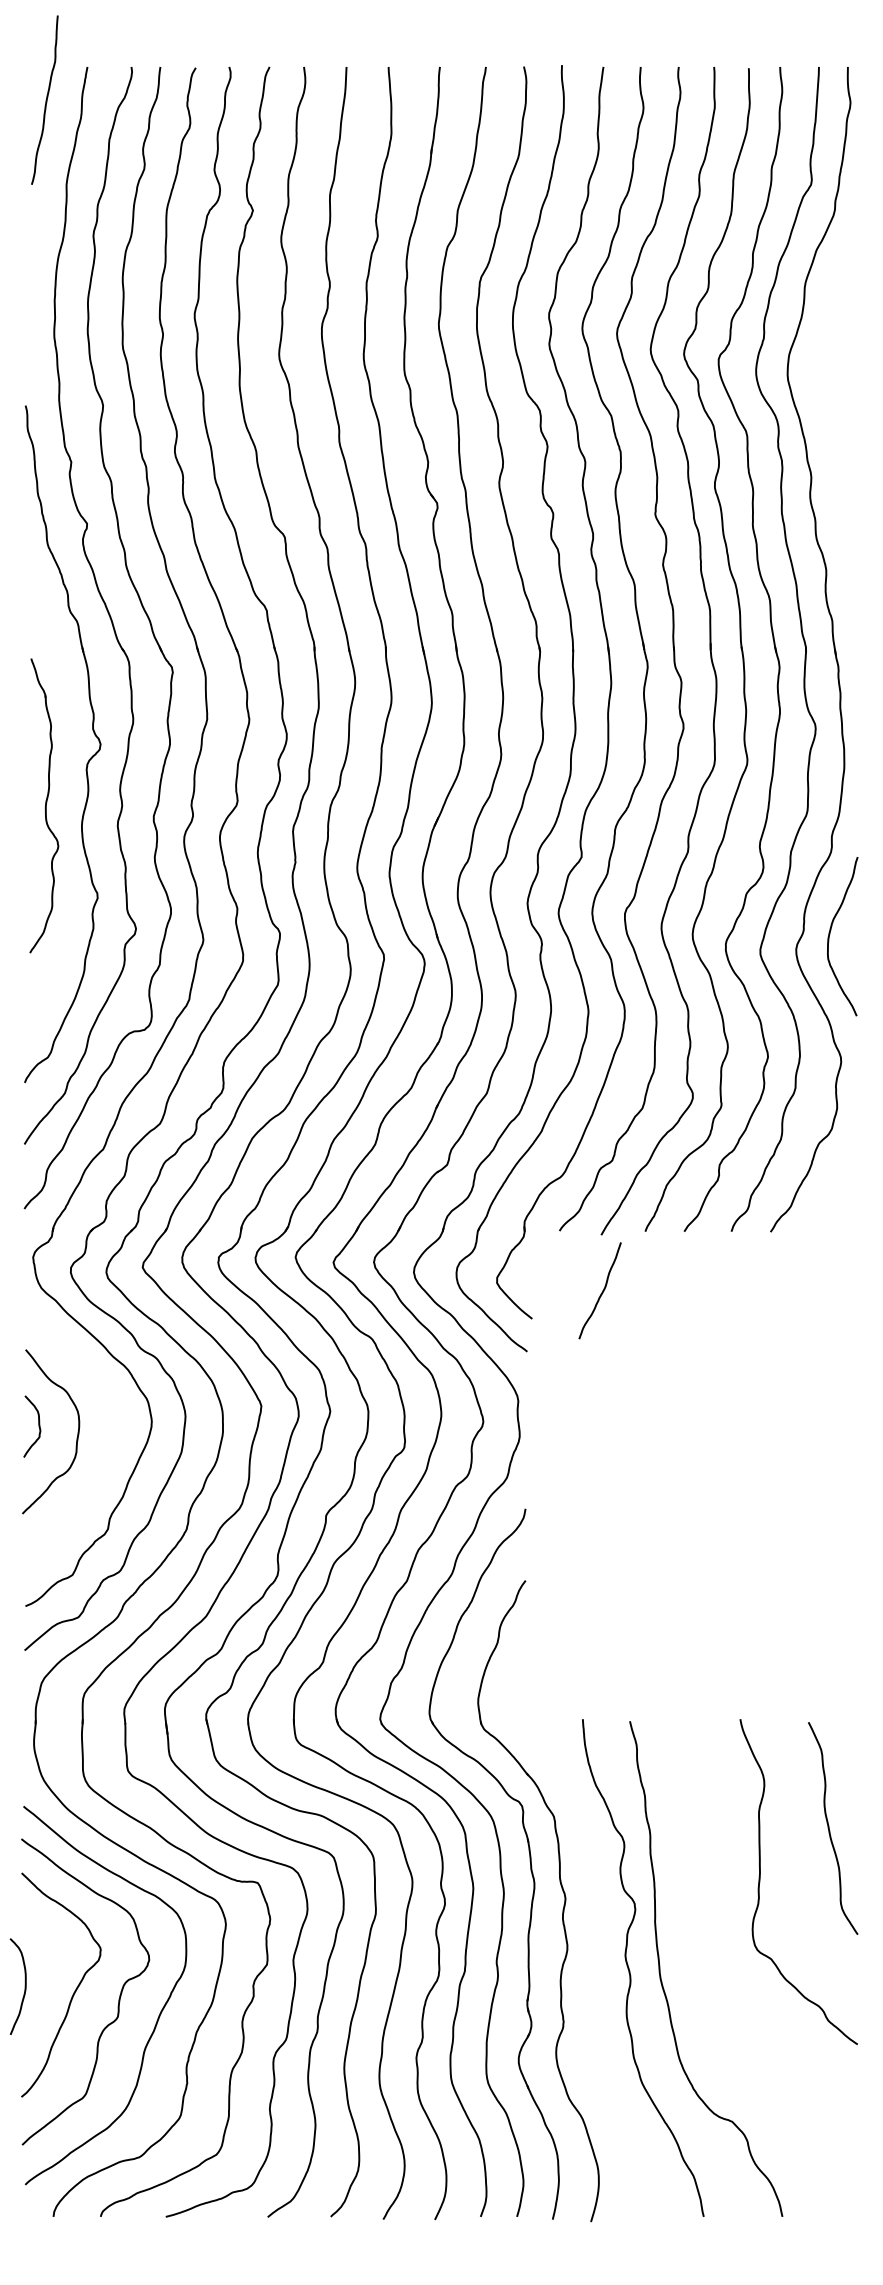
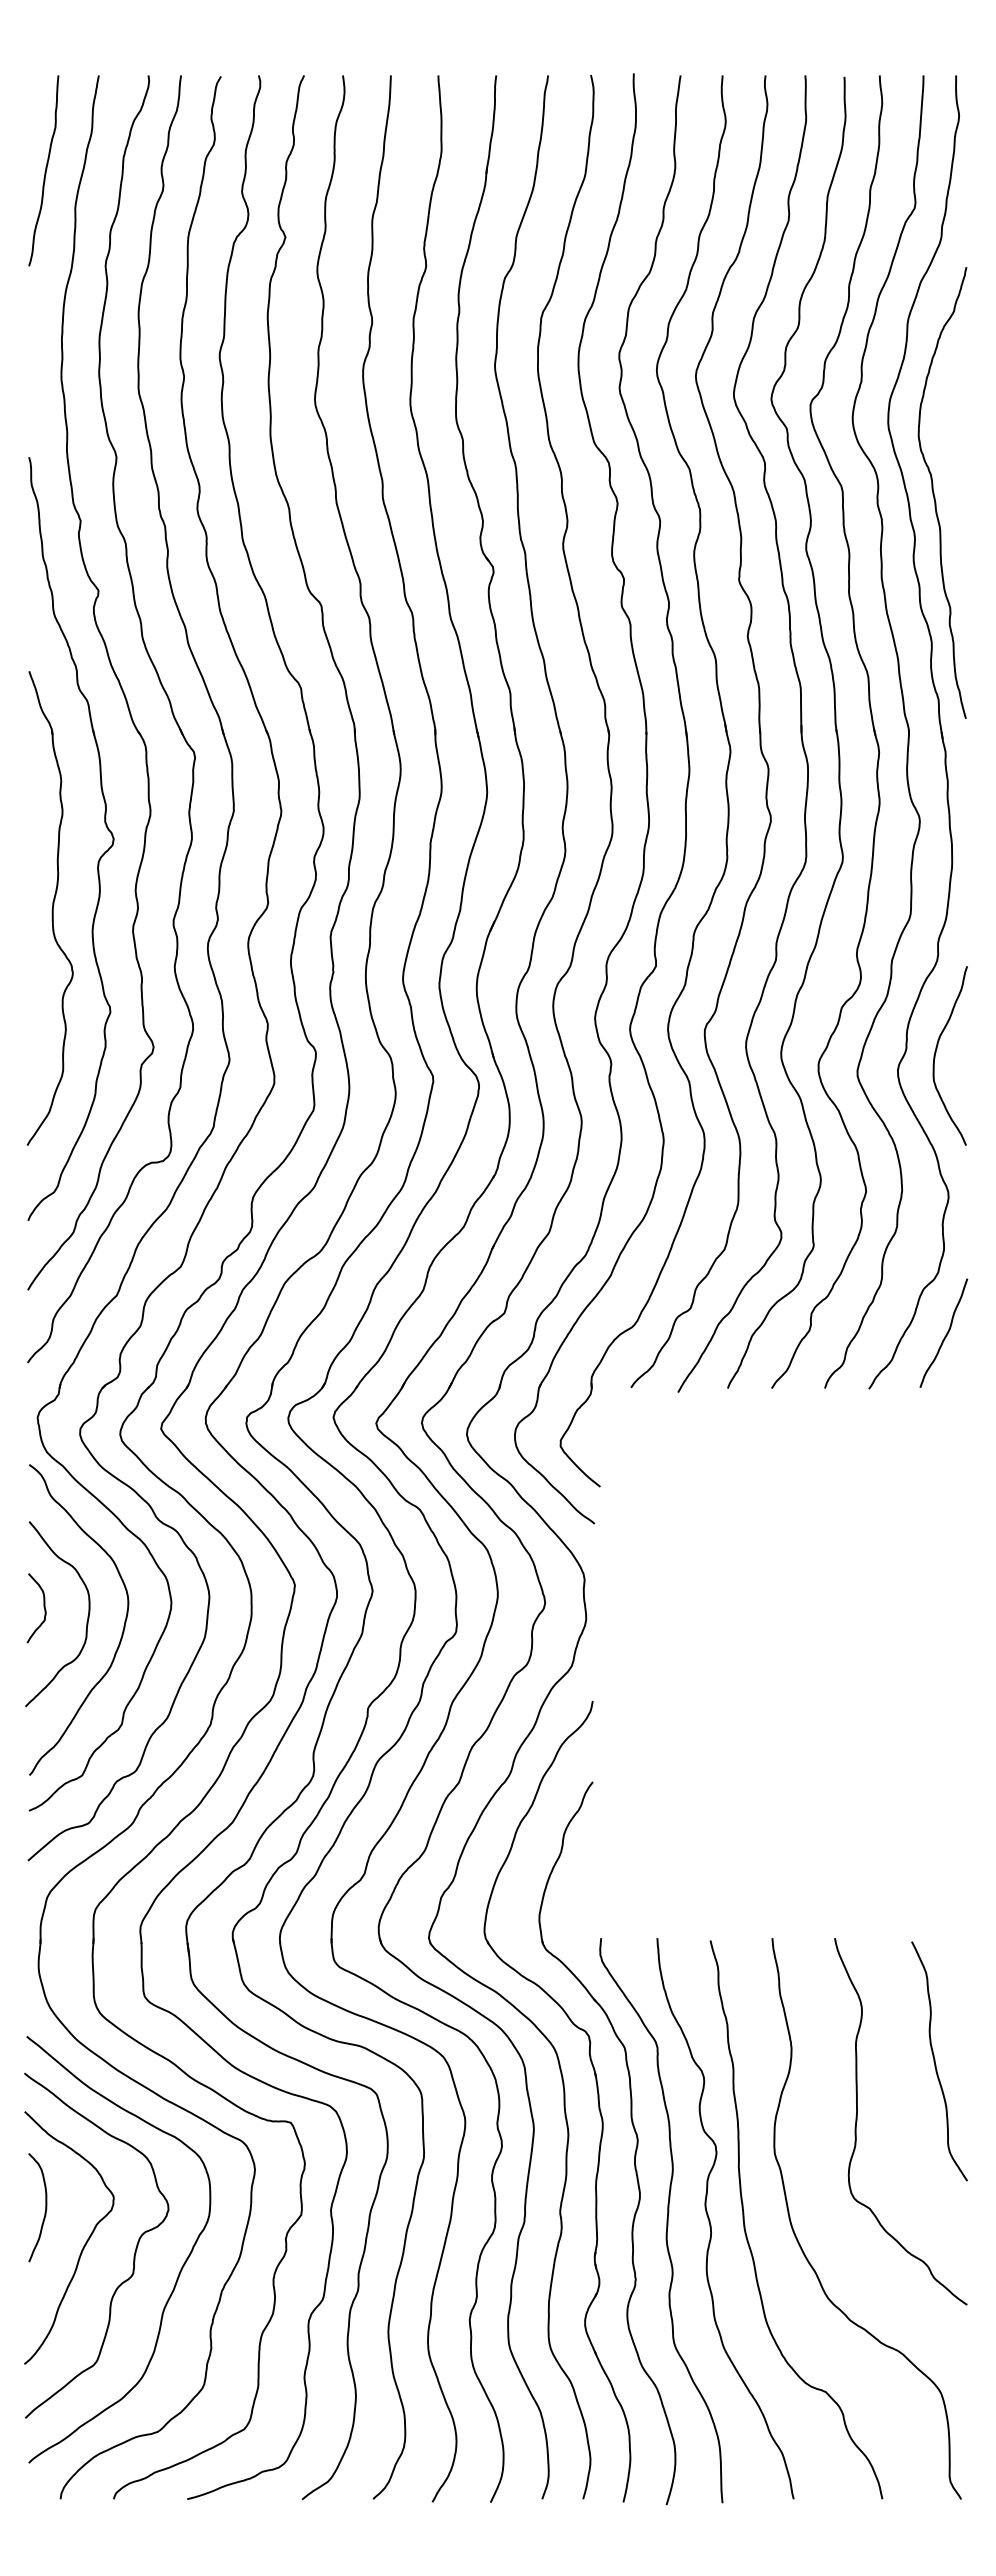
curve: (45, 100) -> (44, 171), moved
curve: (828, 436) -> (934, 492), added
part: (43, 805) -> (49, 908), size x1.43
curve: (601, 1291) -> (945, 1334), moved
curve: (108, 1446) -> (122, 1630), added
curve: (590, 1969) -> (666, 2220), added
curve: (25, 1986) -> (45, 2207), moved
curve: (712, 1996) -> (803, 2250), added

